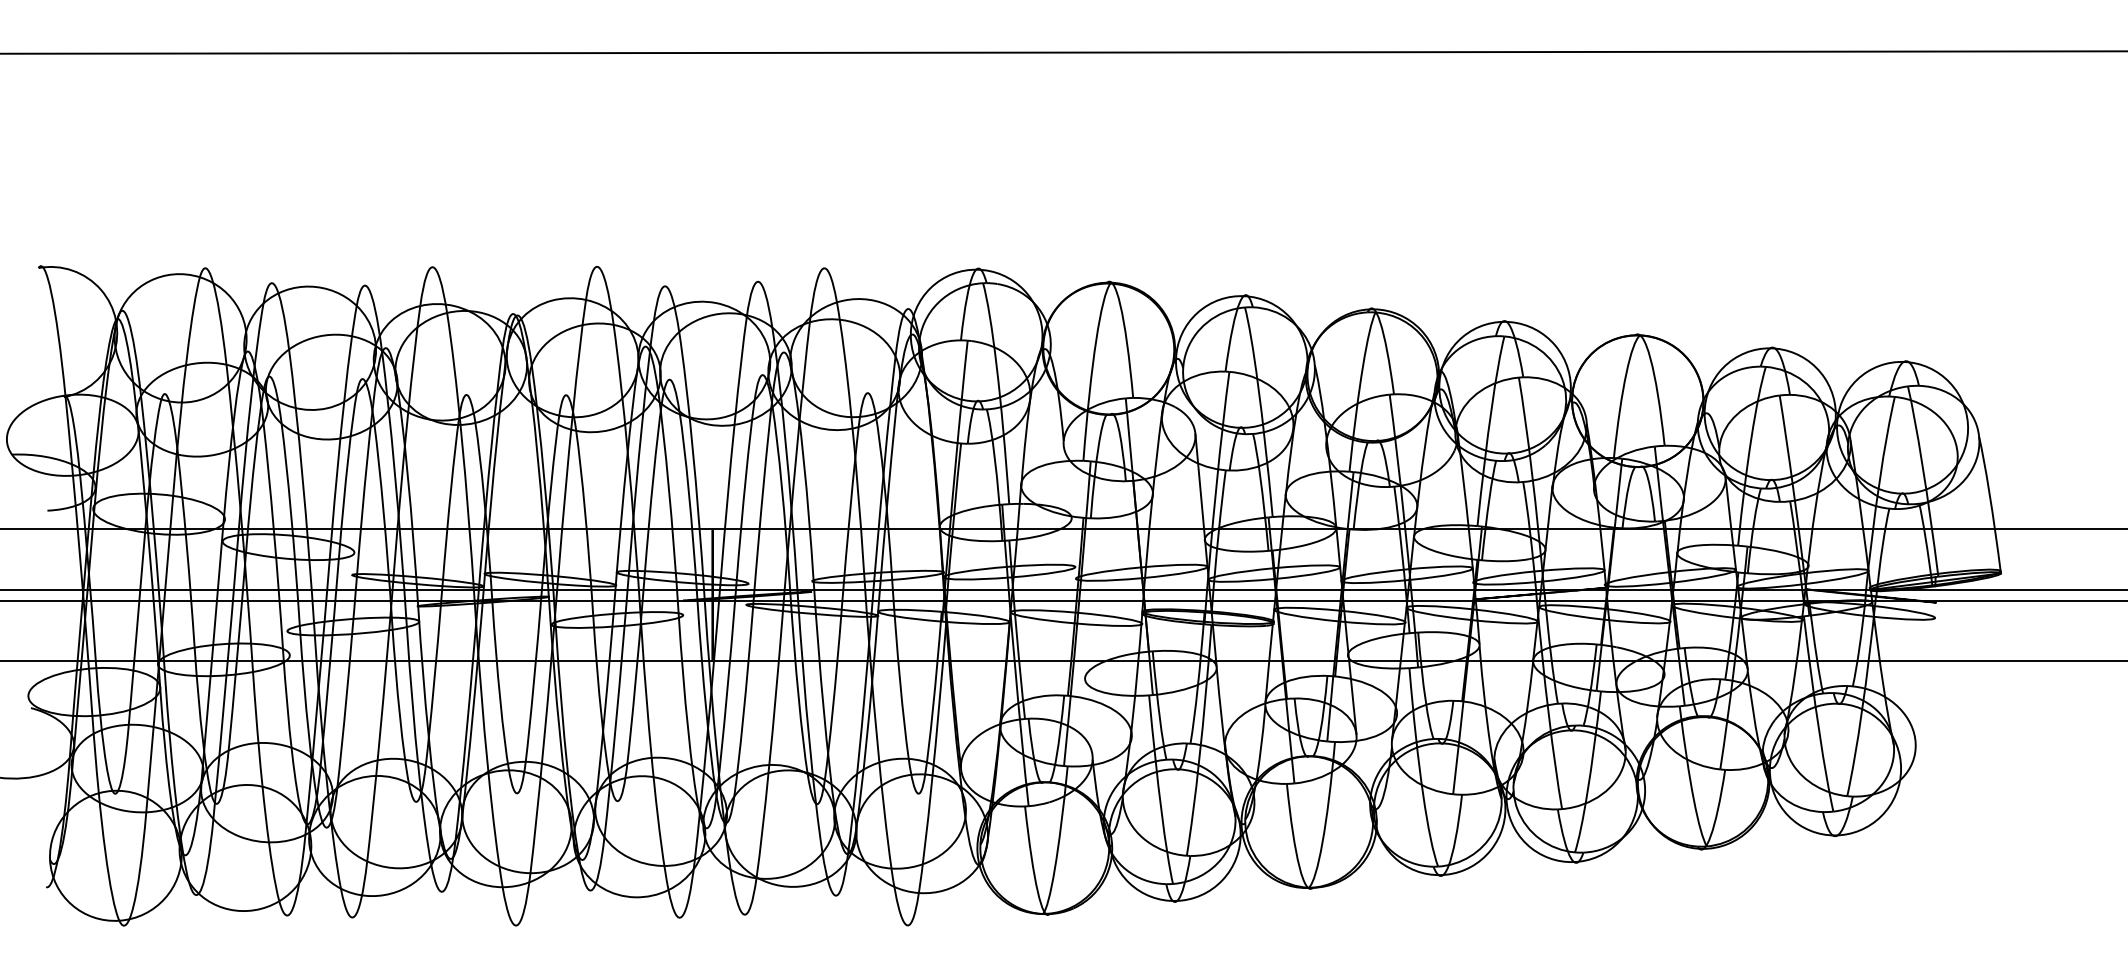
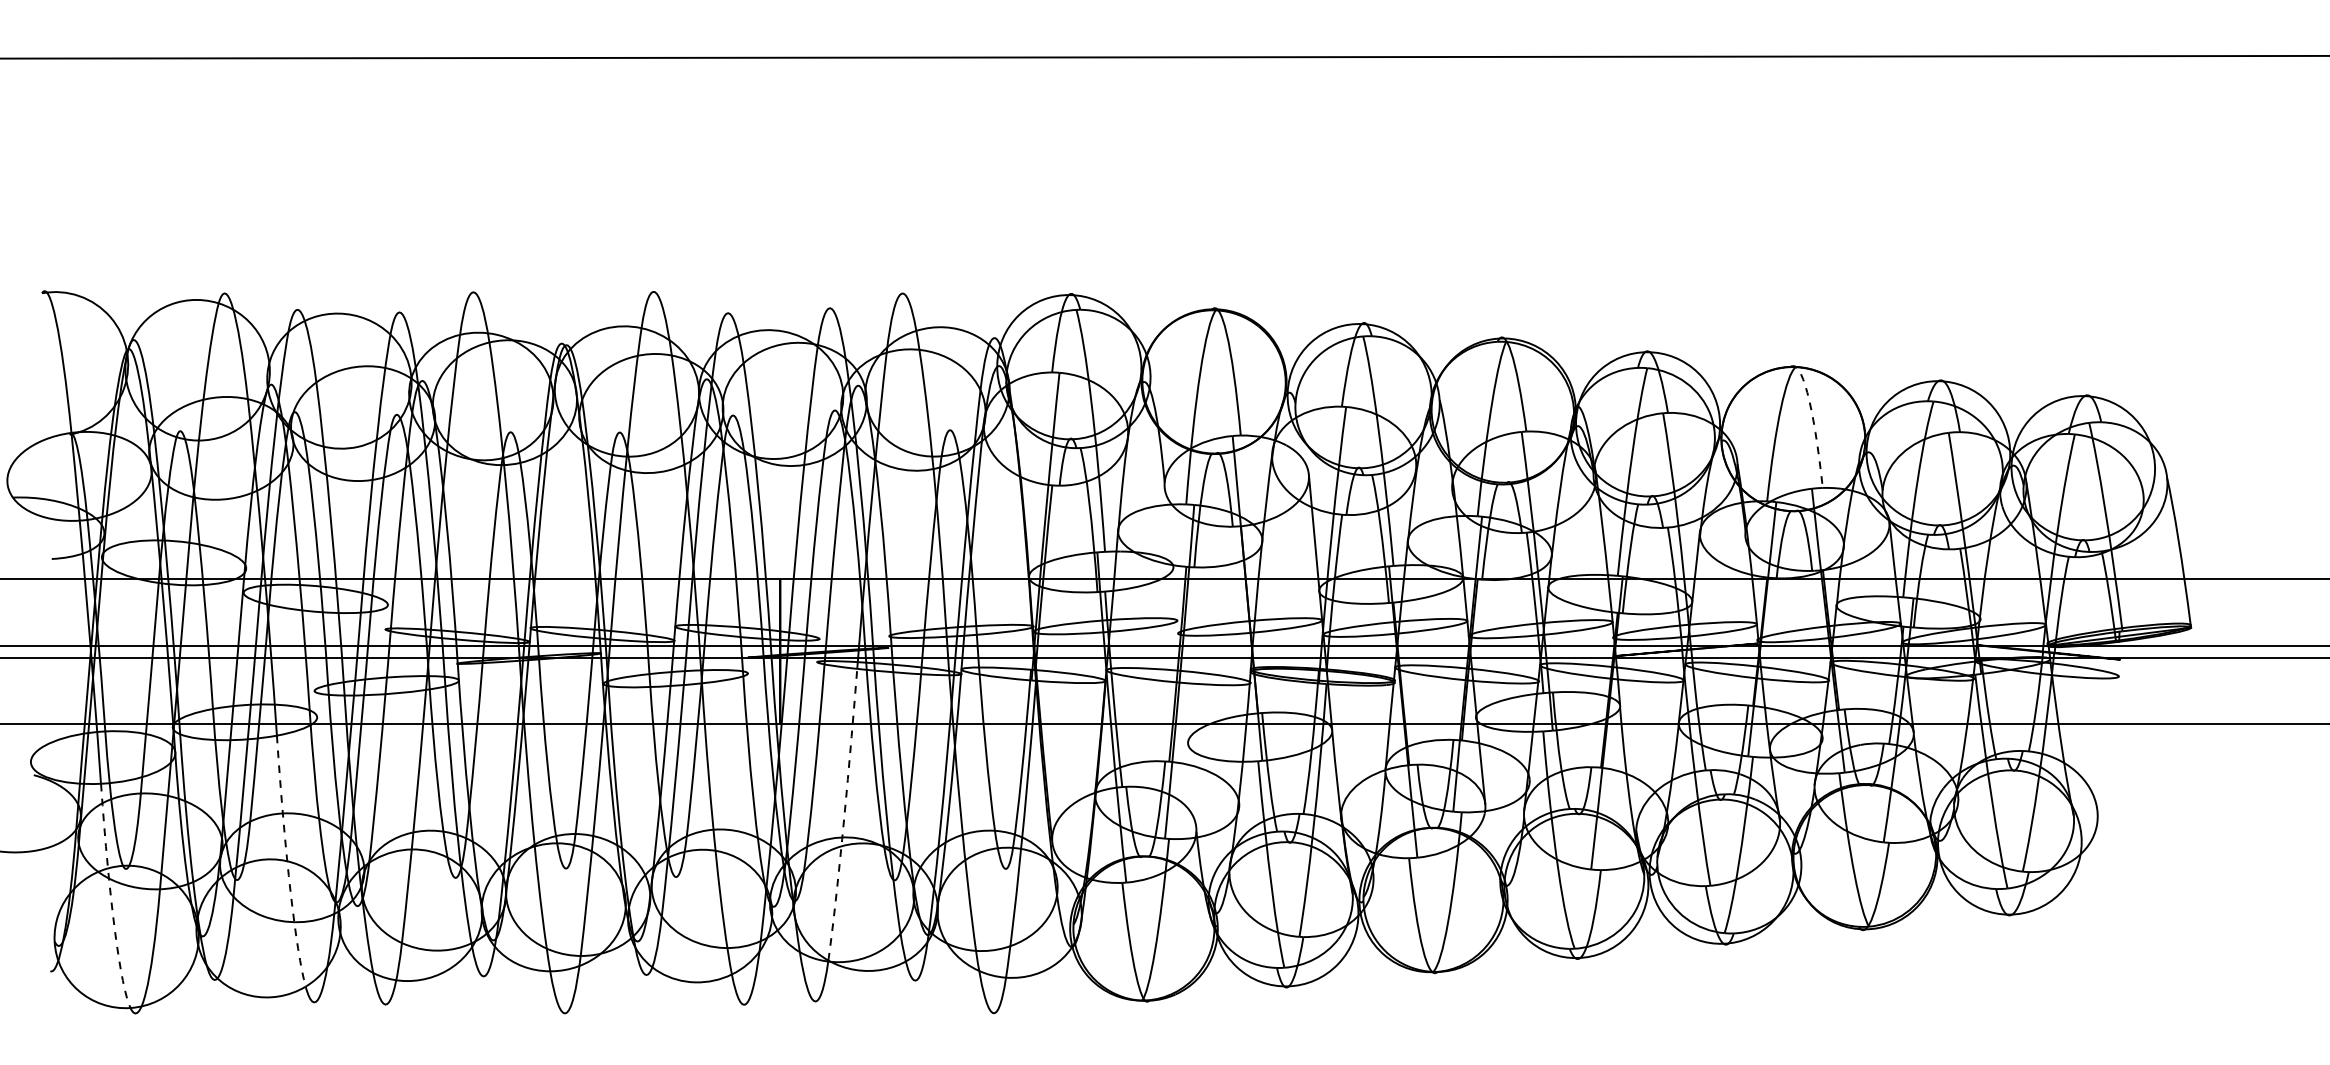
arc: (1655, 383) -> (1812, 419), solid -> dashed
arc: (771, 747) -> (844, 818), solid -> dashed
arc: (262, 790) -> (287, 865), solid -> dashed
arc: (101, 821) -> (110, 899), solid -> dashed

